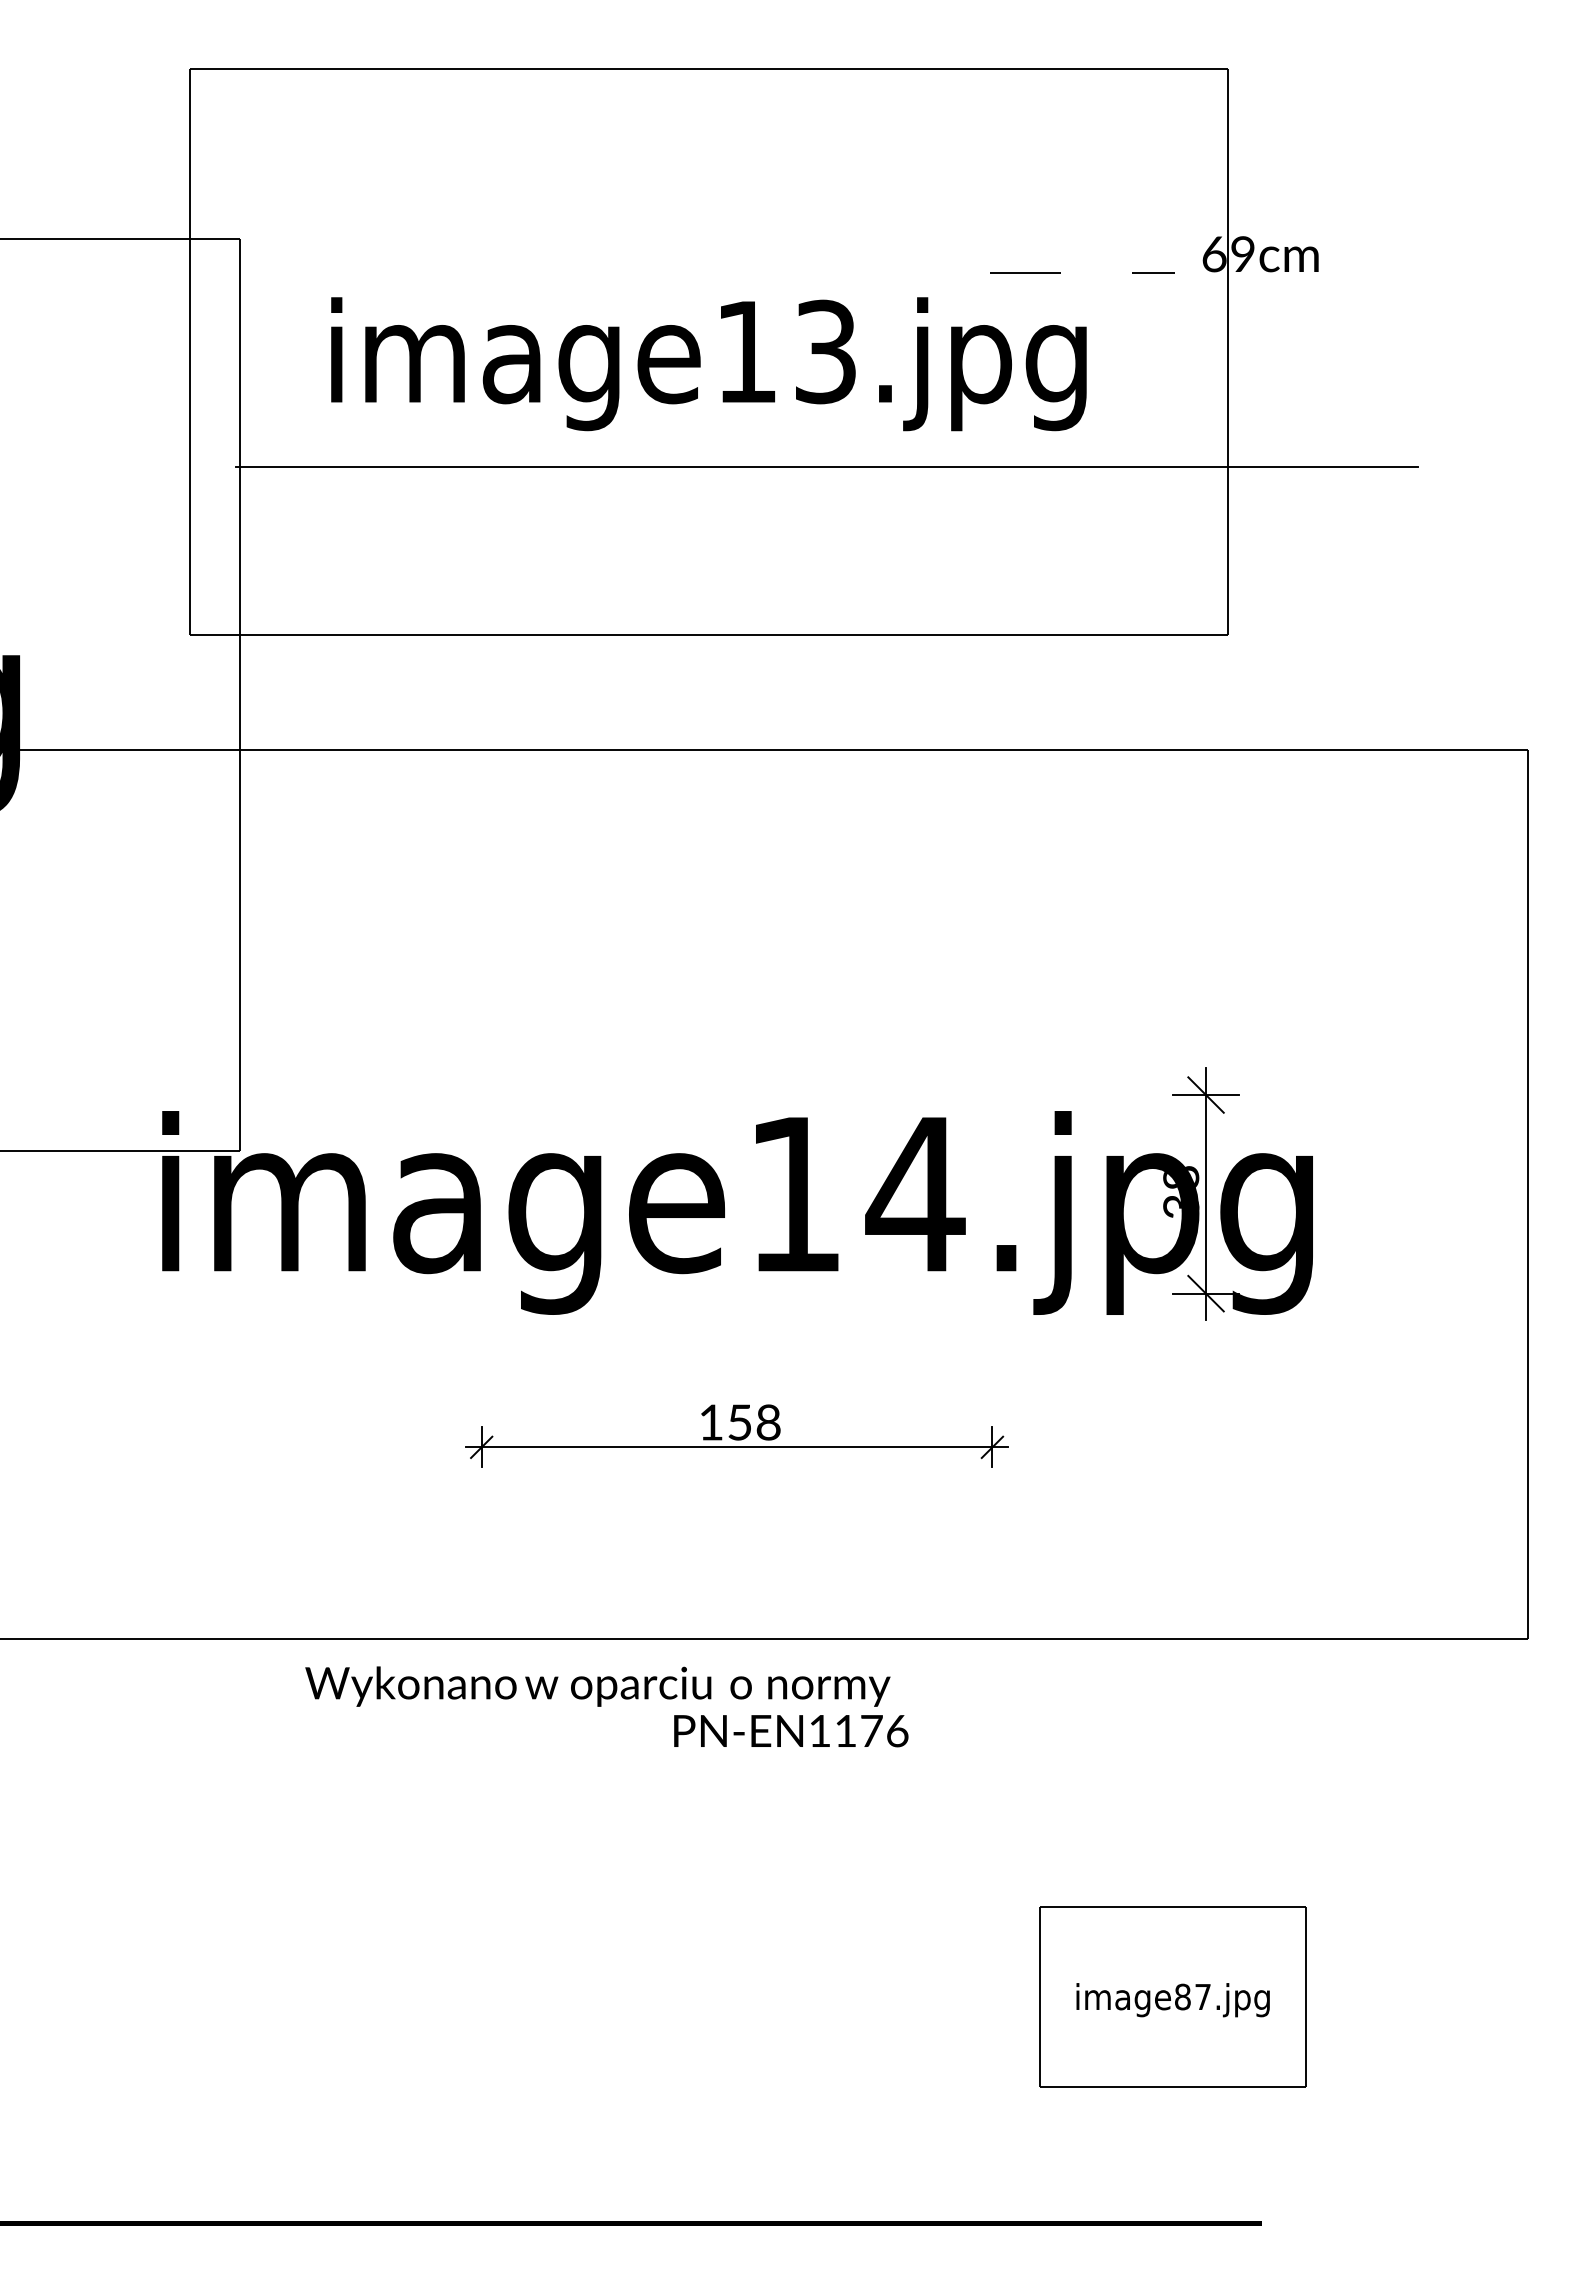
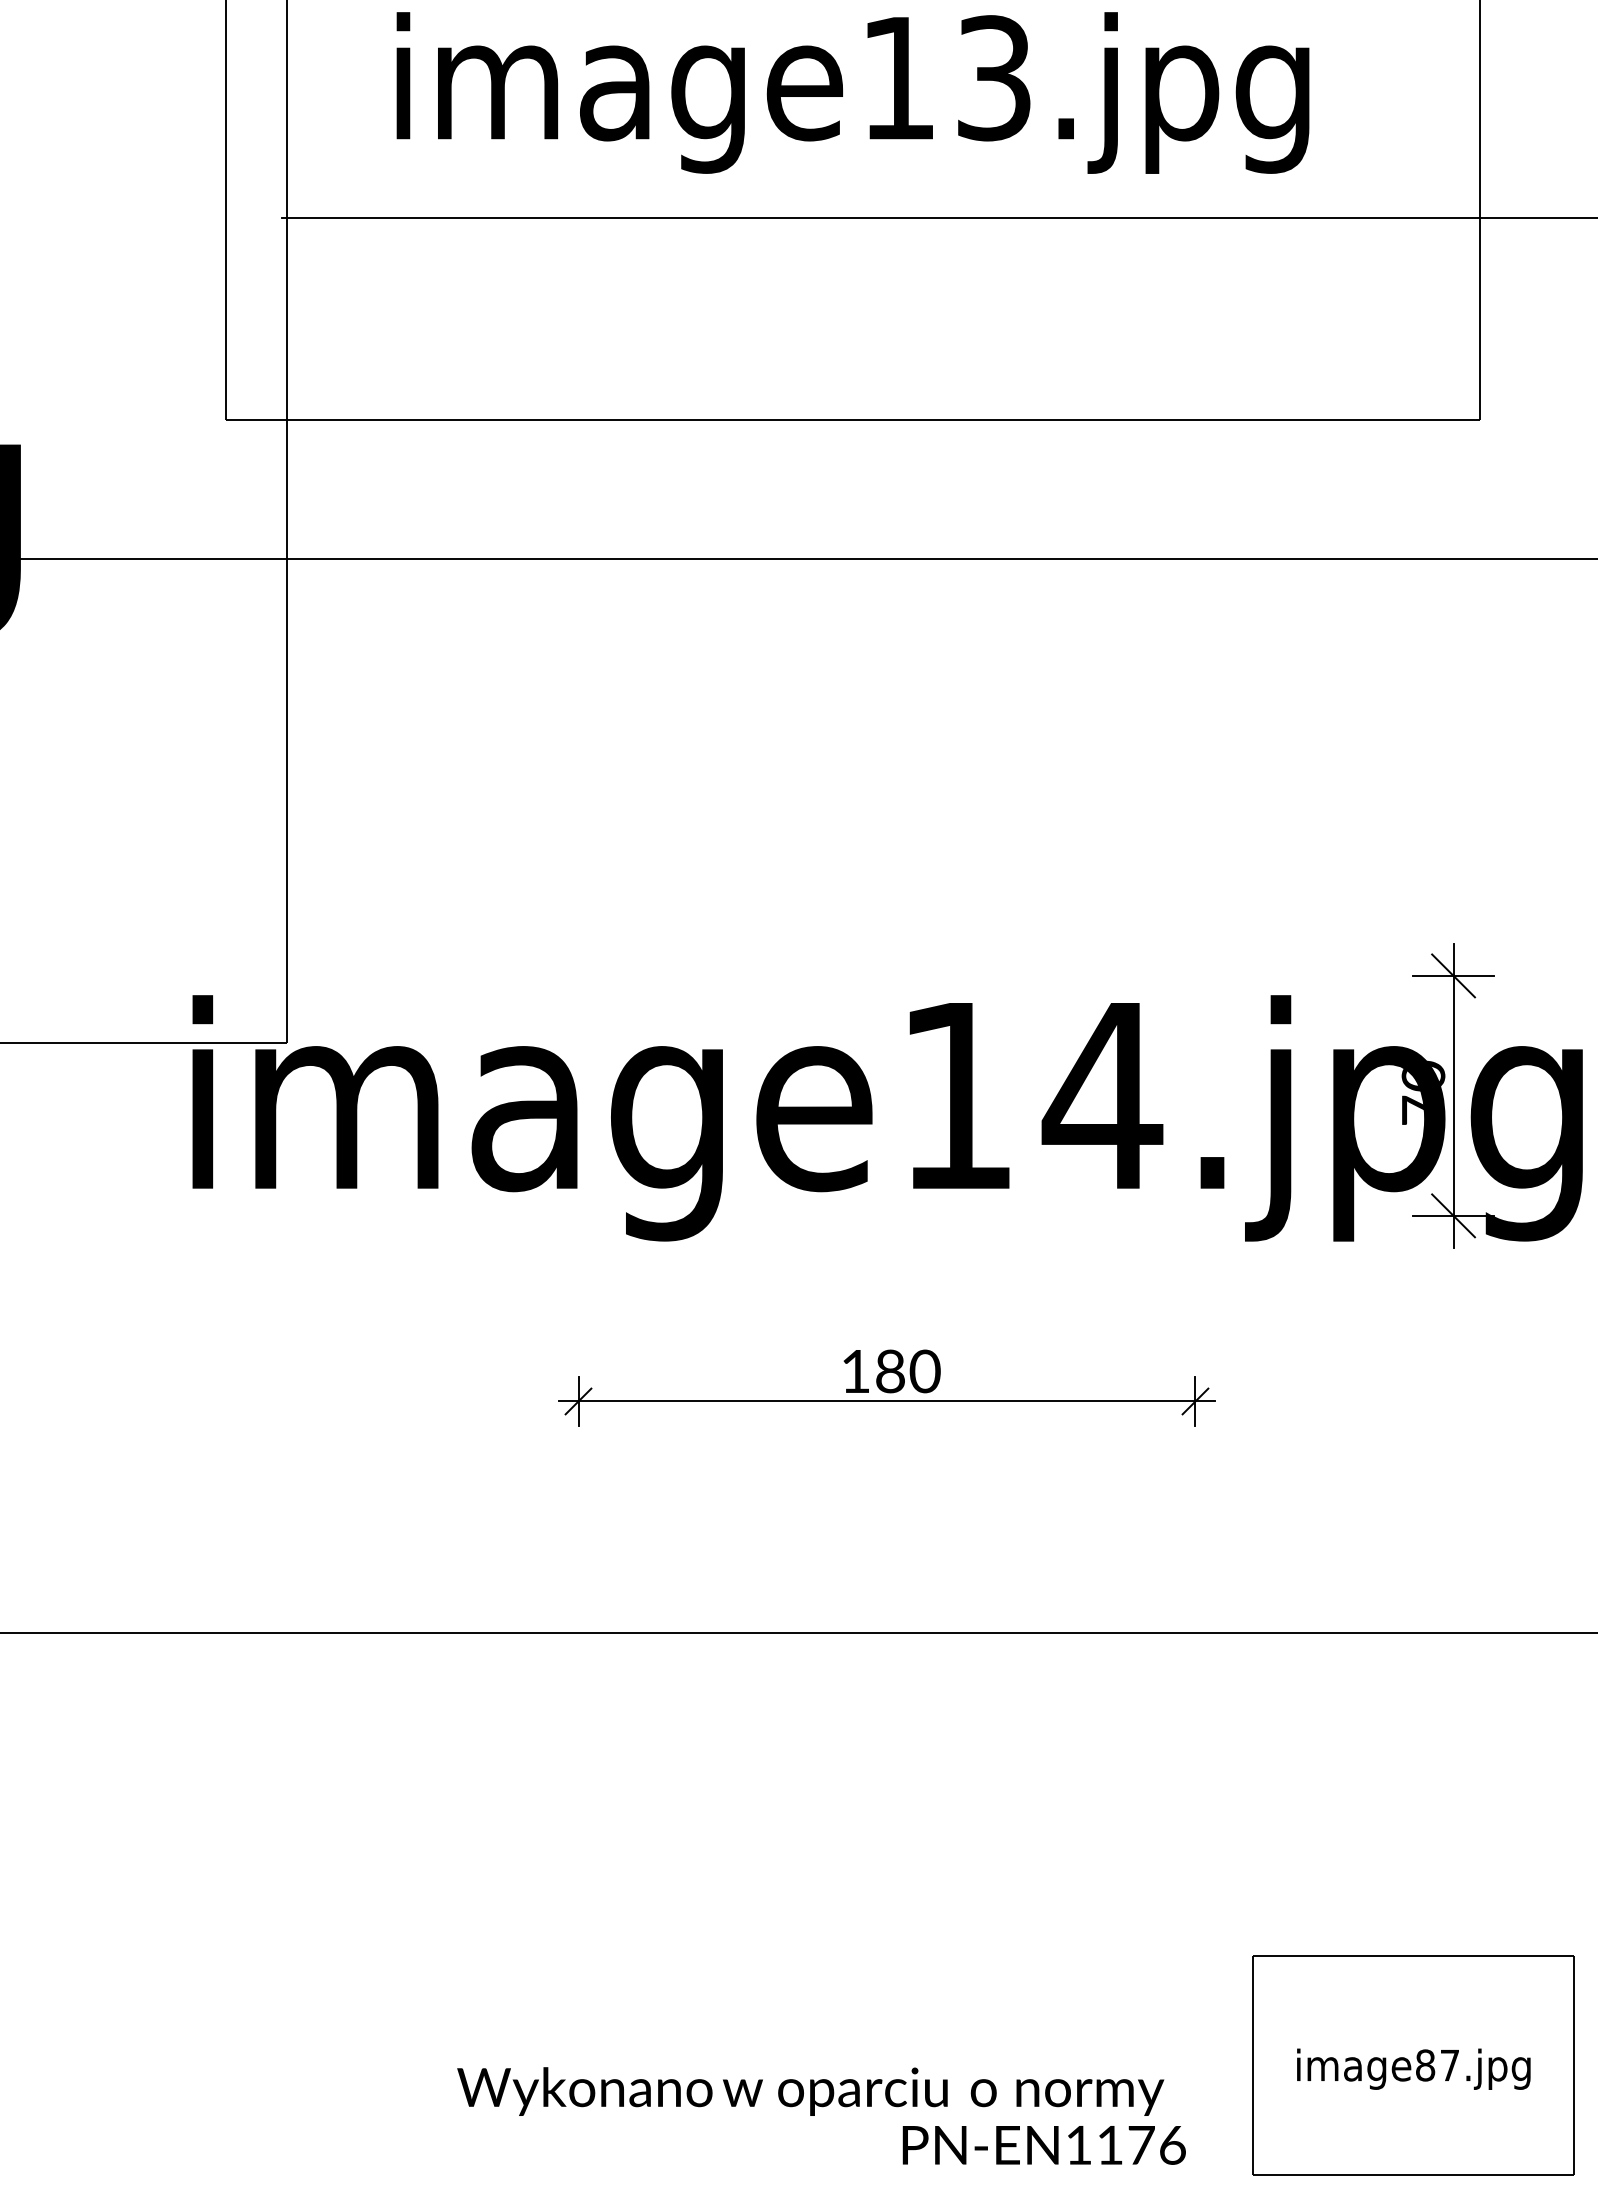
text: (1181, 1191) -> (1423, 1092), 38 -> 70
text: (754, 1422) -> (908, 1371), 158 -> 180
text: (606, 1706) -> (821, 2115), moved

